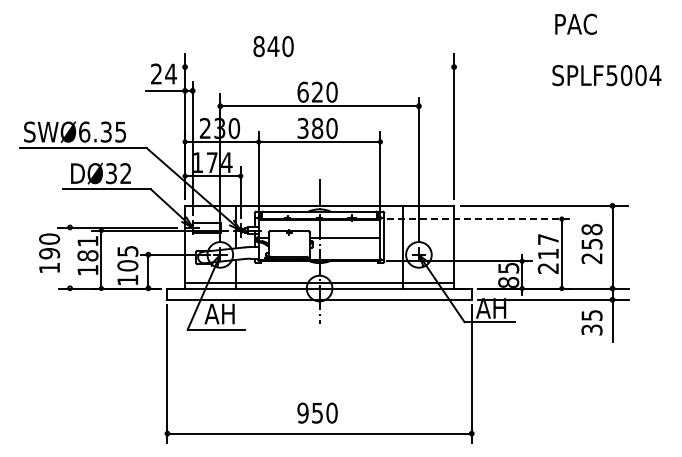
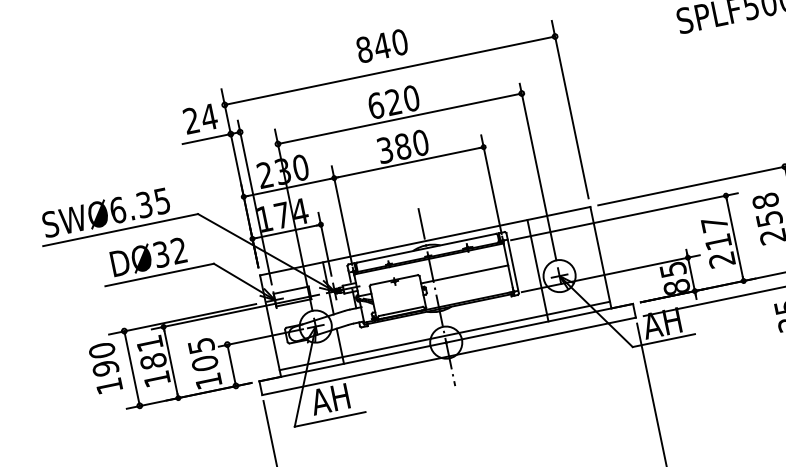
text: (273, 46) -> (382, 46), moved
line: (319, 67) -> (389, 71), added
line: (479, 219) -> (624, 217), dashed -> solid
line: (70, 257) -> (132, 367), added

